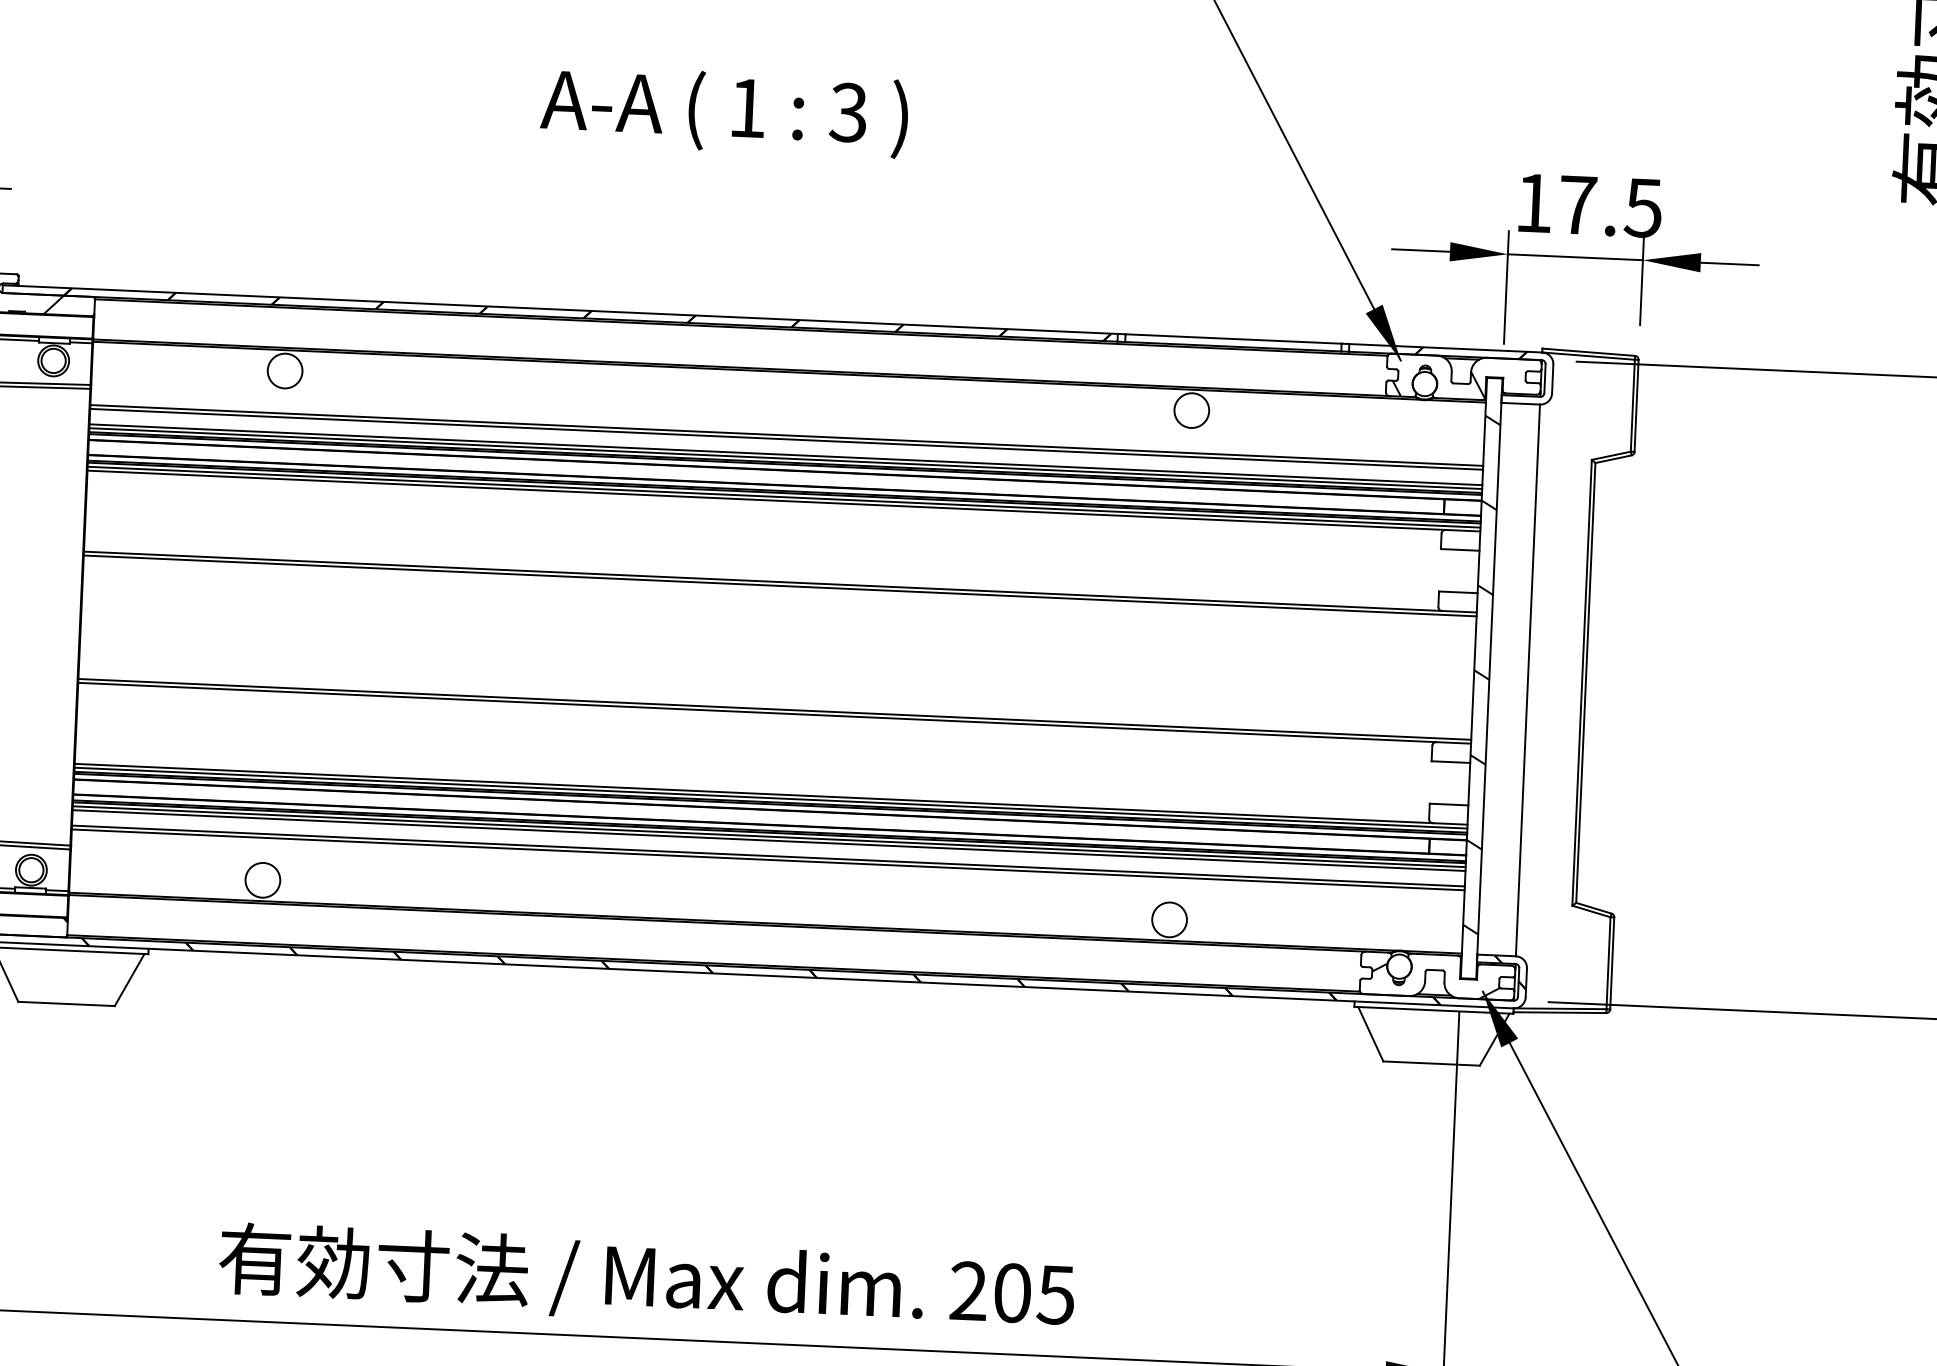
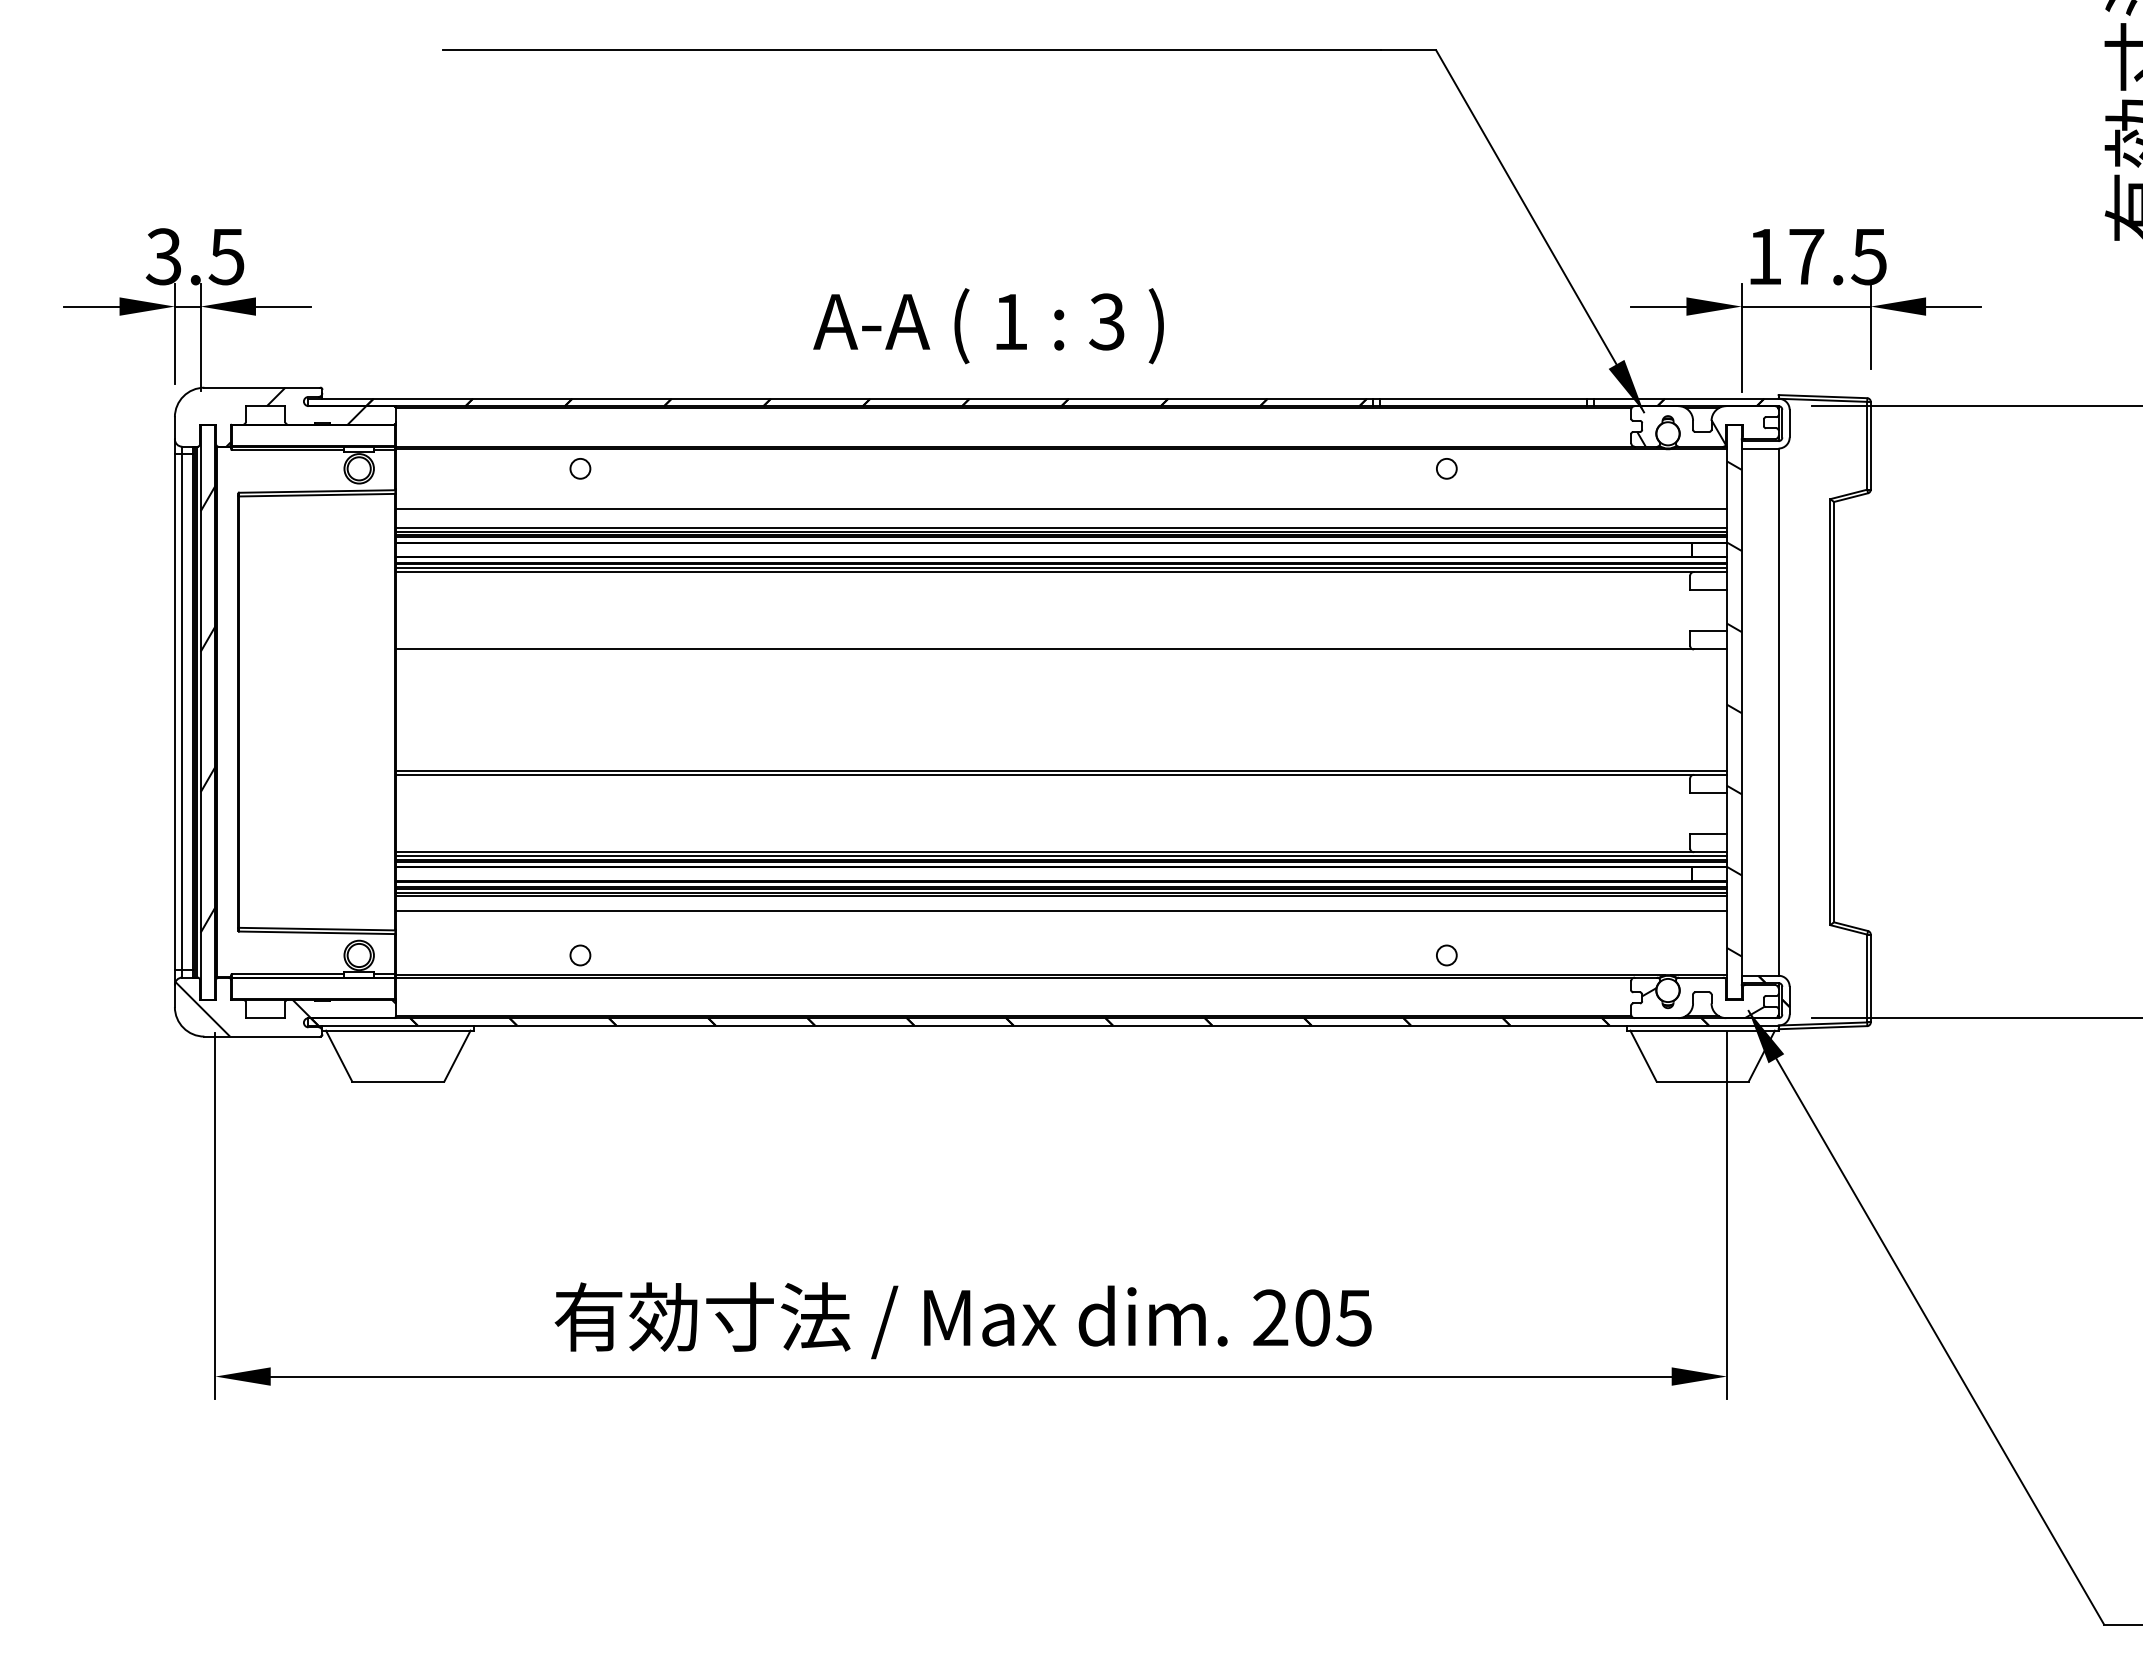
text: (724, 112) -> (988, 326), moved
circle: (285, 370) -> (580, 468), size x0.6
circle: (1191, 410) -> (1446, 468), size x0.6
line: (786, 439) -> (1061, 513), removed
line: (780, 586) -> (1061, 653), removed
line: (768, 859) -> (1061, 914), removed
circle: (262, 880) -> (580, 955), size x0.6
circle: (1169, 919) -> (1446, 955), size x0.6

